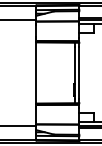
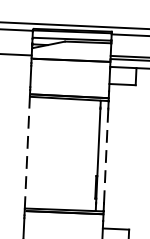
line: (36, 73) -> (27, 153), solid -> dashed
line: (79, 73) -> (106, 157), solid -> dashed

